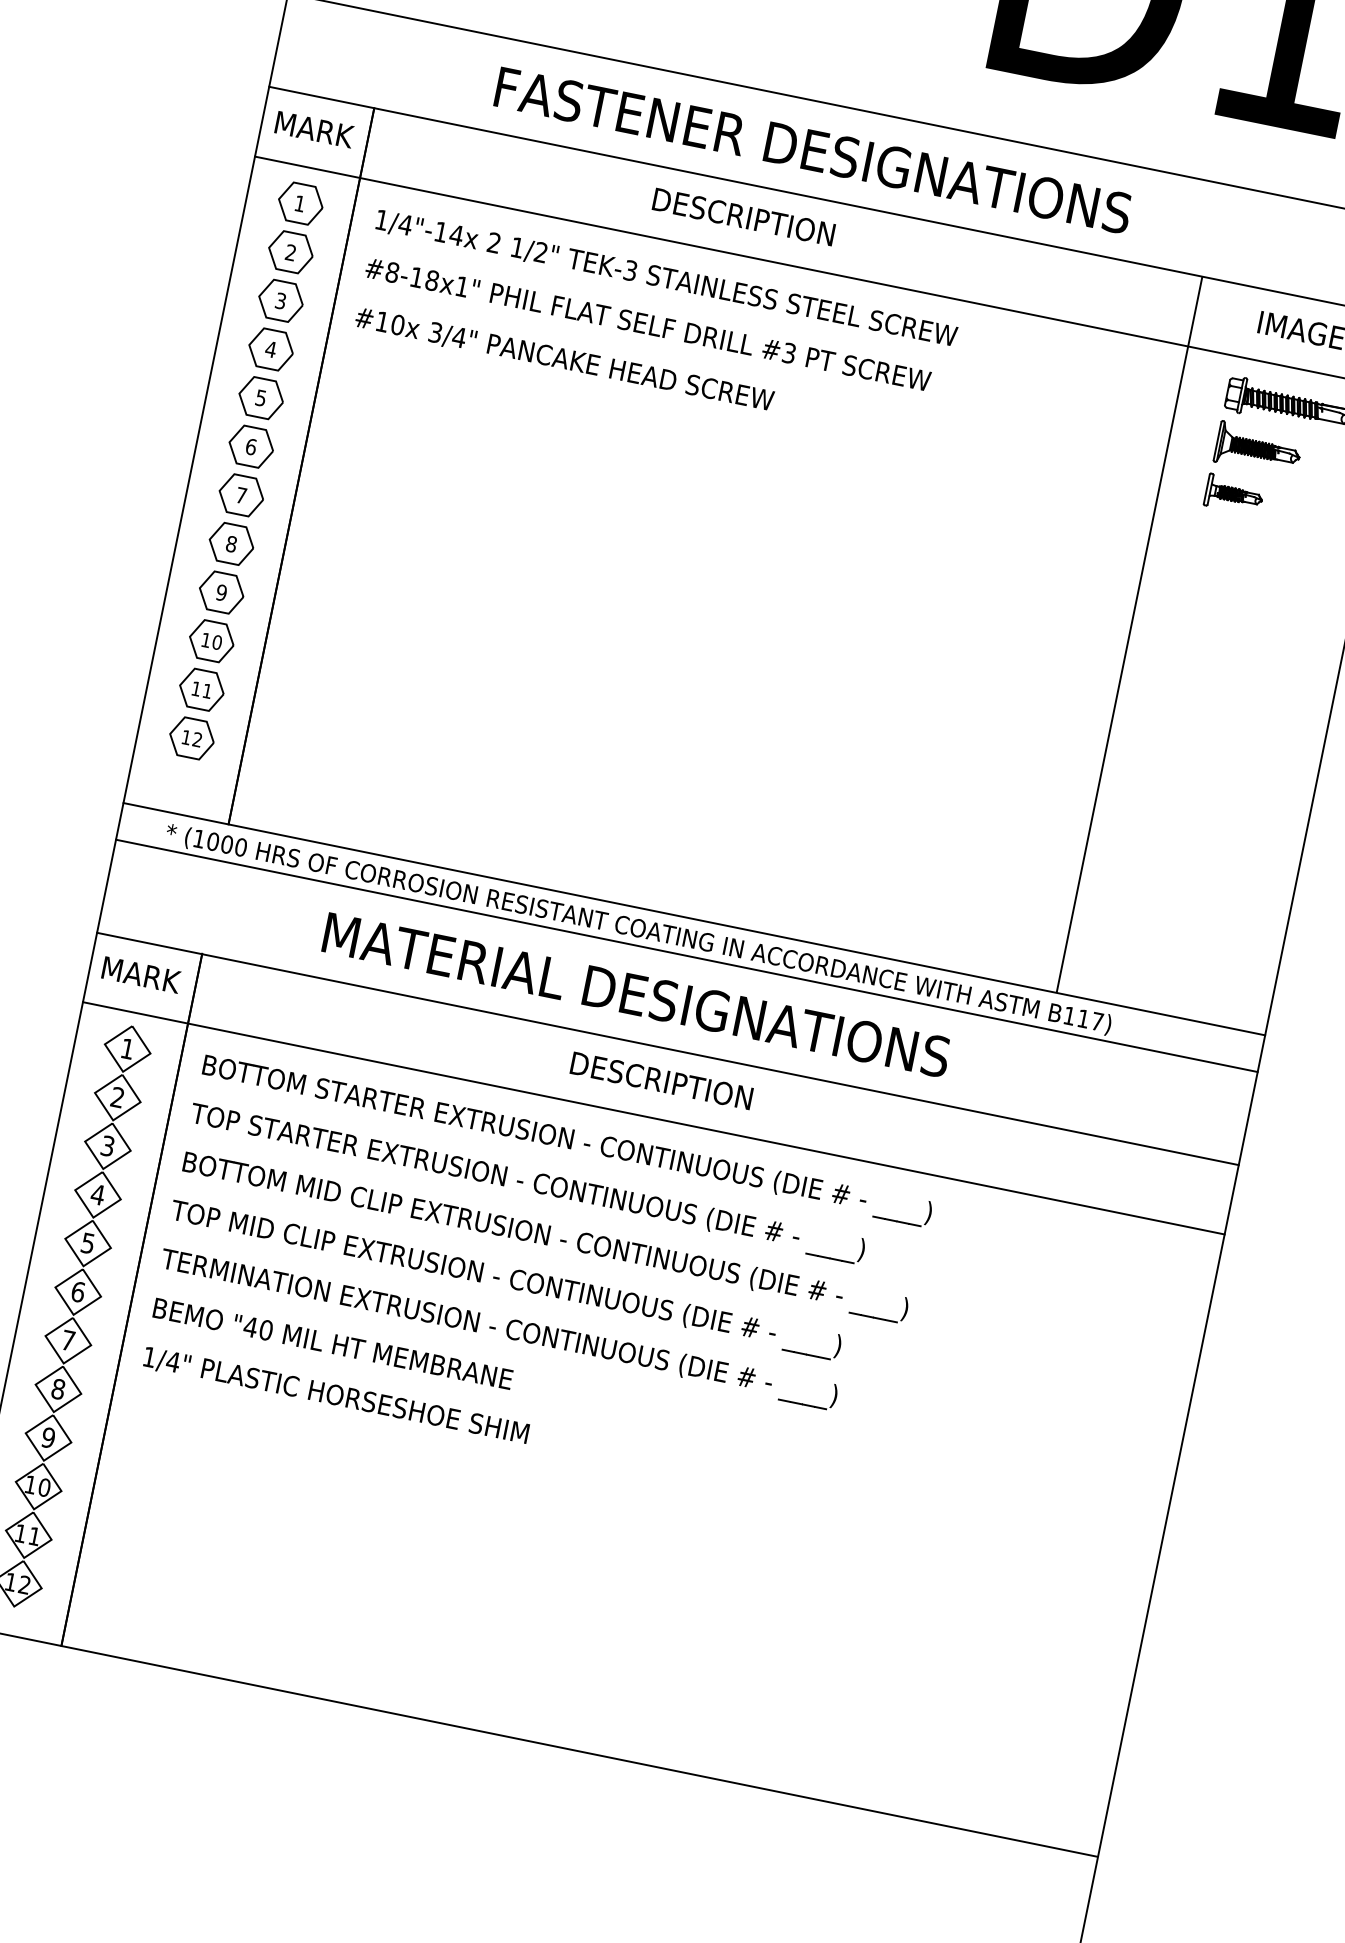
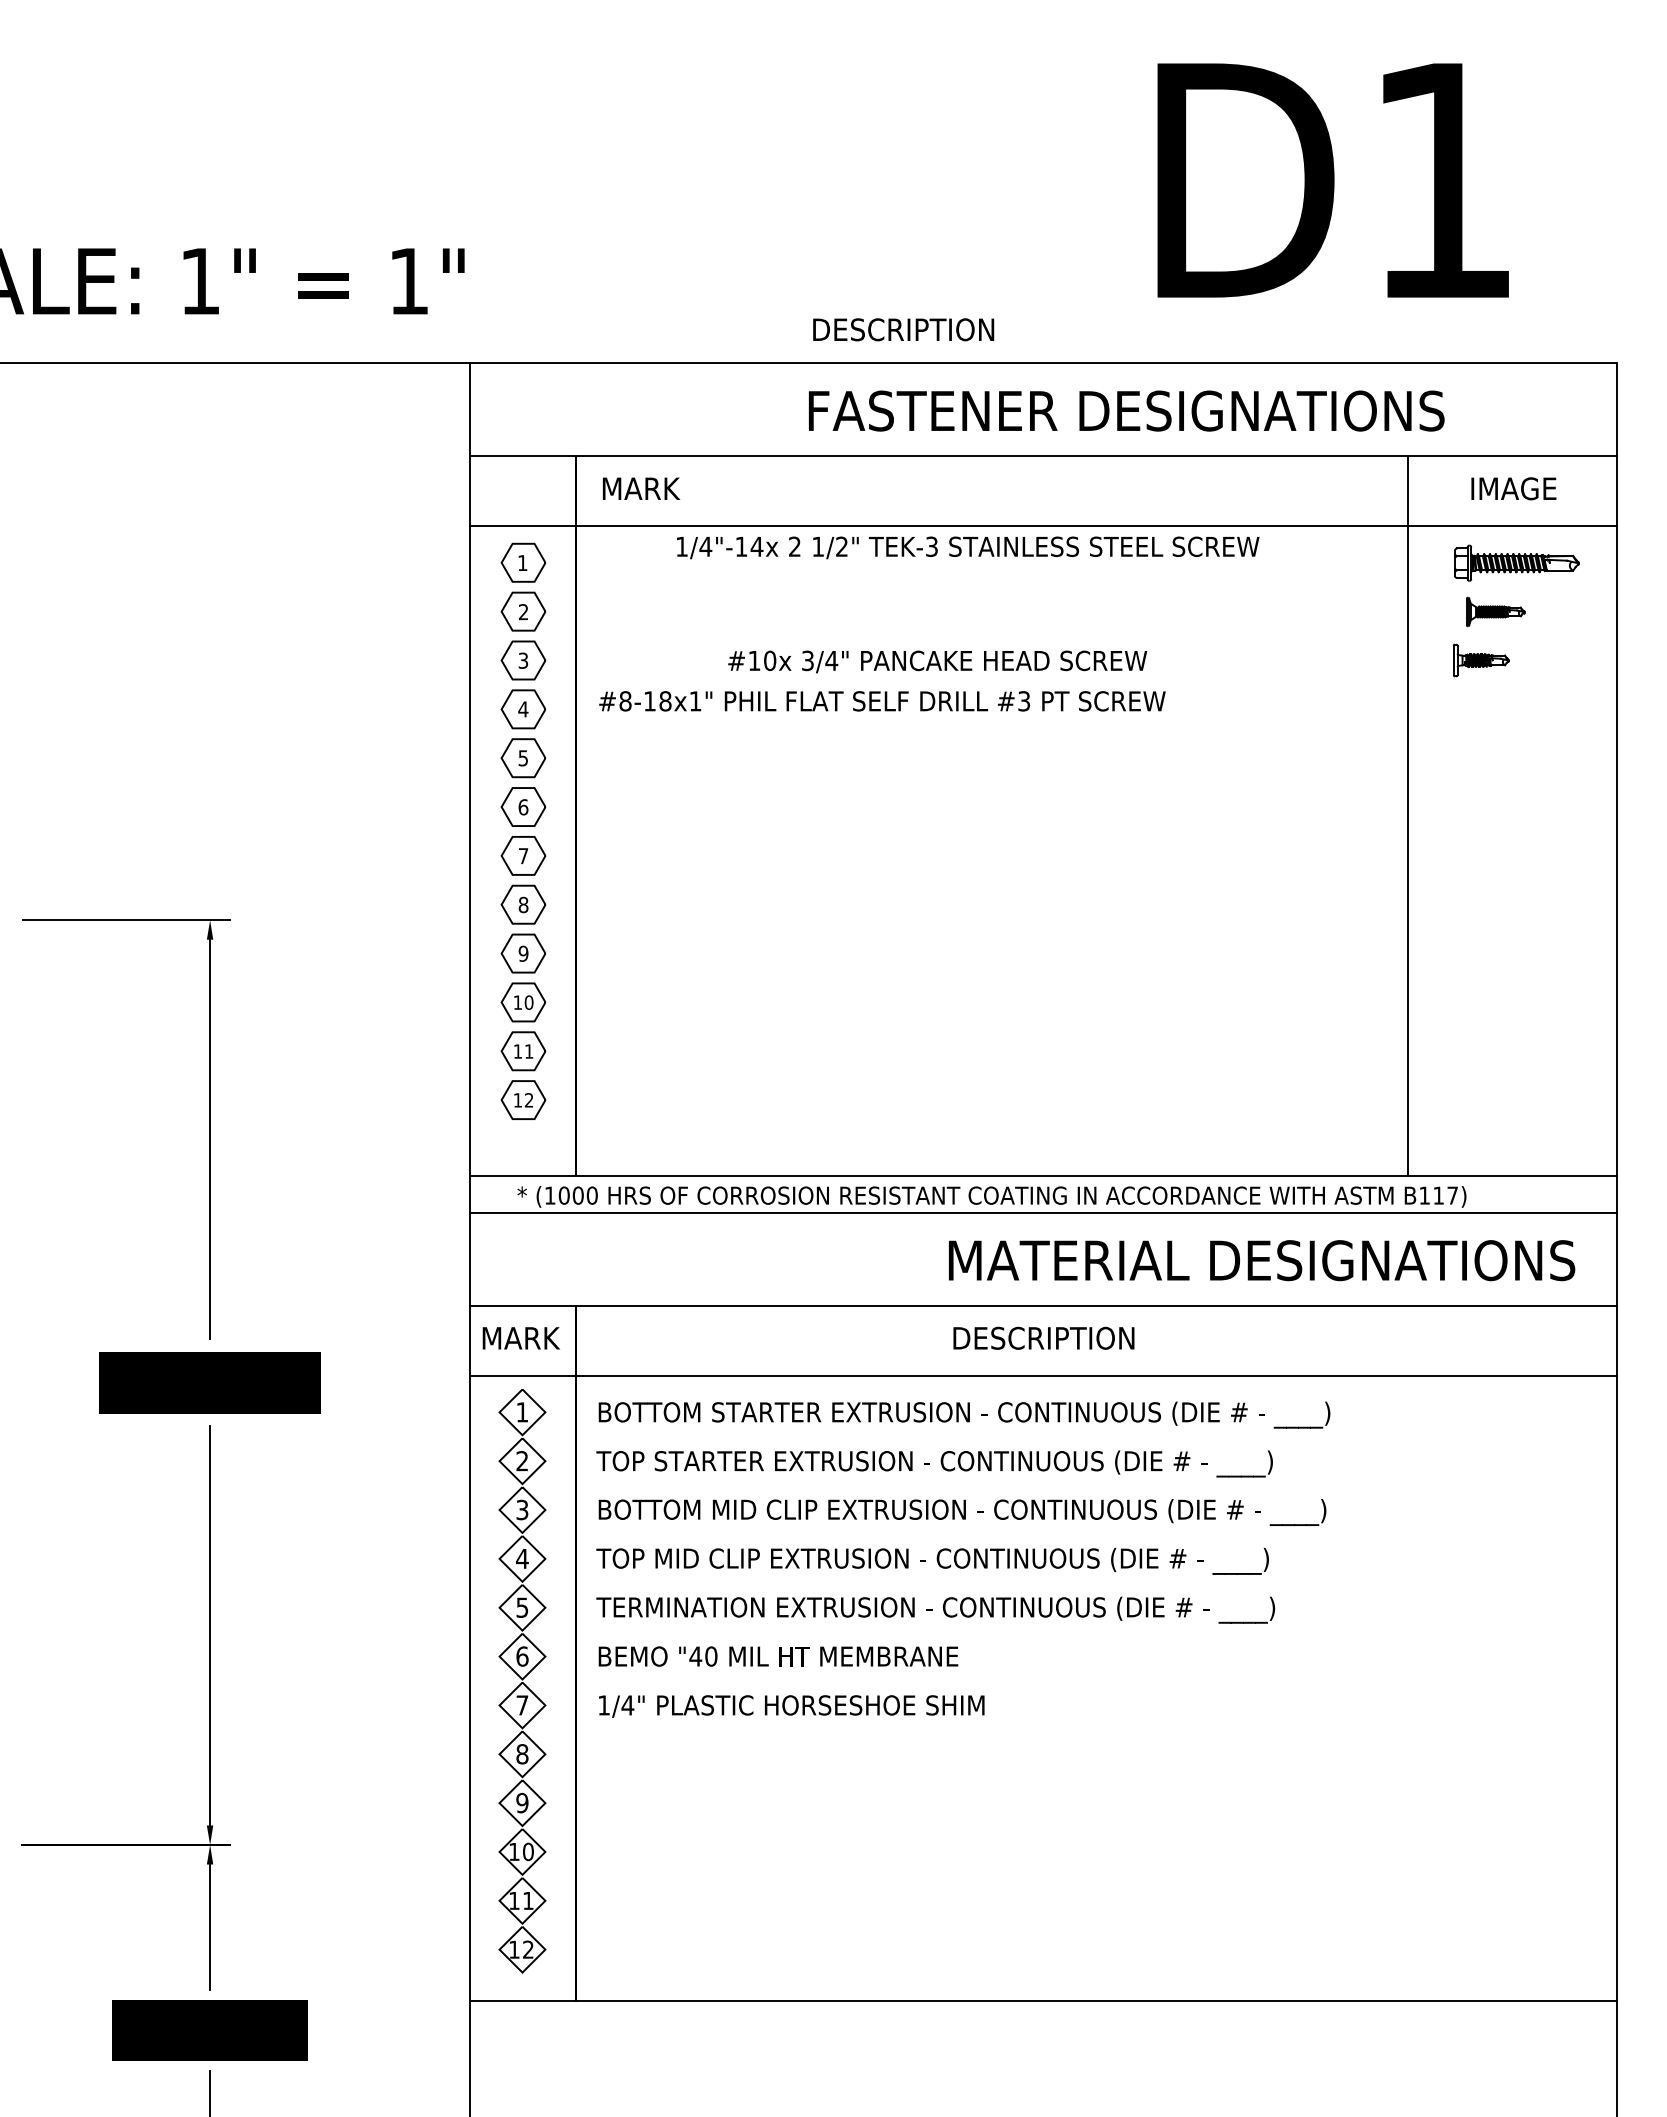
text: (314, 129) -> (641, 488), moved
text: (813, 150) -> (1126, 410), moved
text: (743, 216) -> (903, 329), moved
text: (666, 278) -> (968, 547), moved
text: (648, 324) -> (882, 701), moved
text: (564, 359) -> (937, 661), moved
part: (1258, 448) -> (1495, 611), size x0.7
text: (637, 995) -> (1262, 1260), moved

